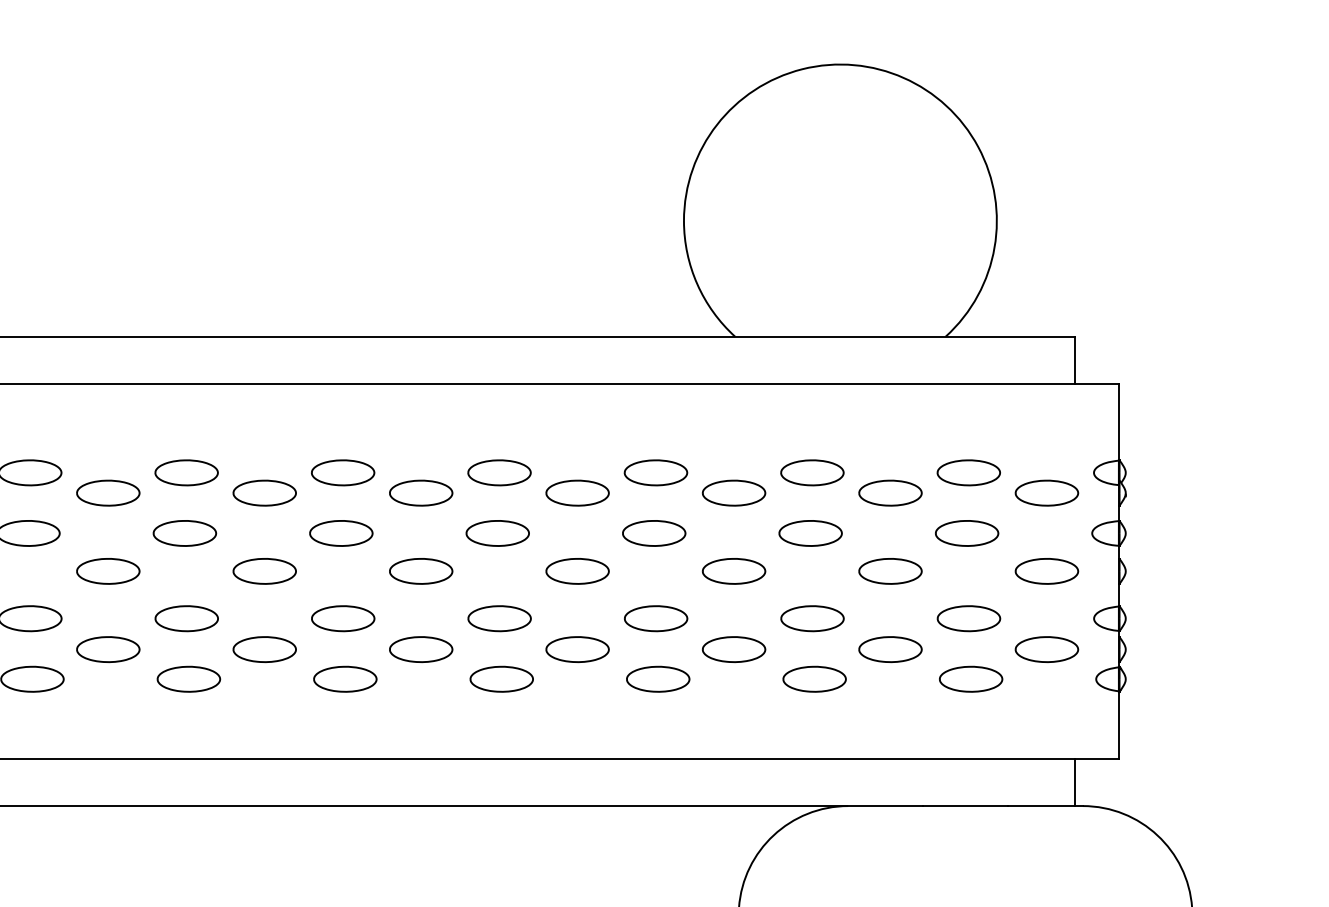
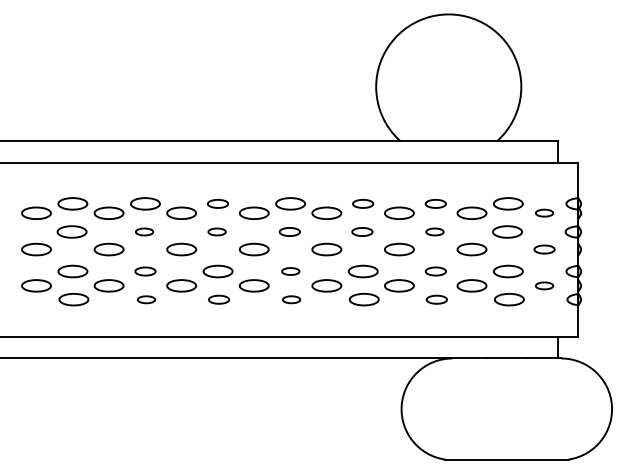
part: (341, 472) -> (217, 203), size x0.7
part: (654, 472) -> (362, 203), size x0.7
part: (811, 472) -> (435, 203), size x0.7
part: (1046, 491) -> (544, 212), size x0.6
part: (184, 532) -> (144, 231), size x0.6
part: (339, 532) -> (216, 231), size x0.6
part: (497, 532) -> (289, 231), size x0.7
part: (654, 532) -> (362, 231), size x0.7
part: (809, 532) -> (434, 231), size x0.6
part: (1046, 571) -> (544, 249), size x0.7
part: (186, 618) -> (145, 271), size x0.7
part: (499, 618) -> (290, 271), size x0.6
part: (811, 618) -> (435, 271), size x0.7
part: (1046, 648) -> (544, 285), size x0.6
part: (188, 678) -> (146, 299), size x0.6
part: (344, 678) -> (218, 299), size x0.7
part: (501, 678) -> (291, 299), size x0.6
part: (813, 678) -> (436, 299), size x0.7

